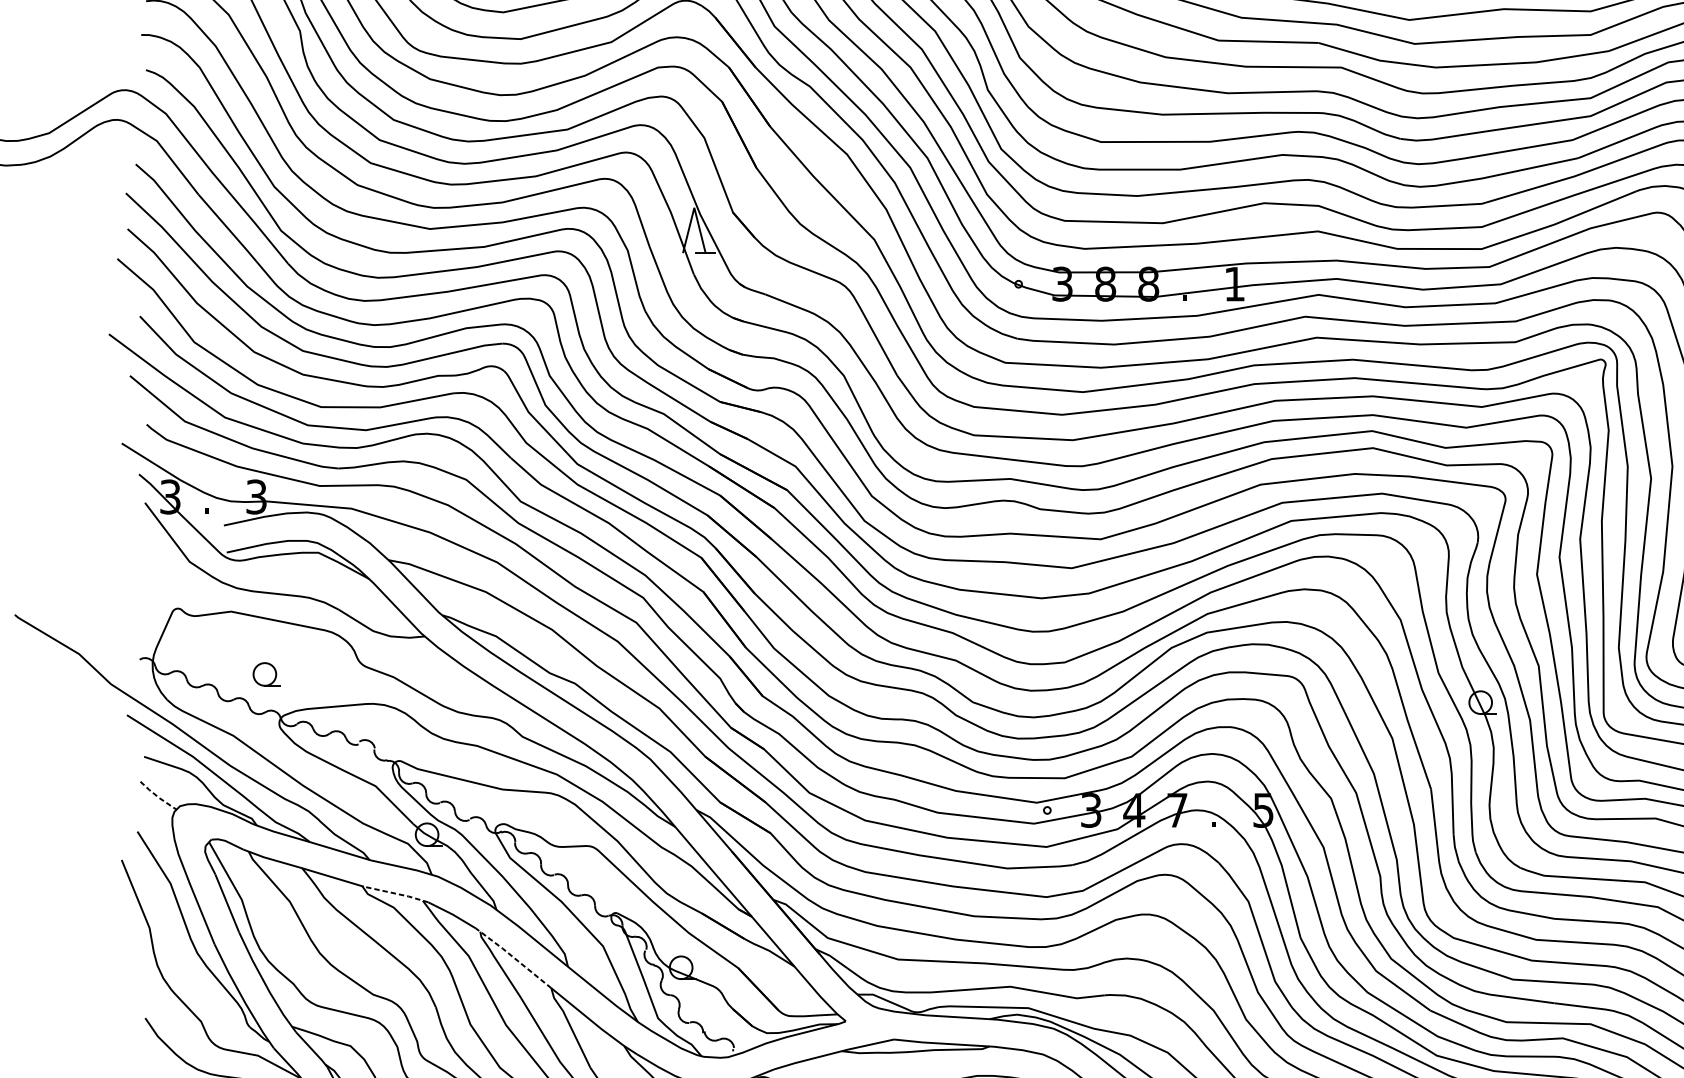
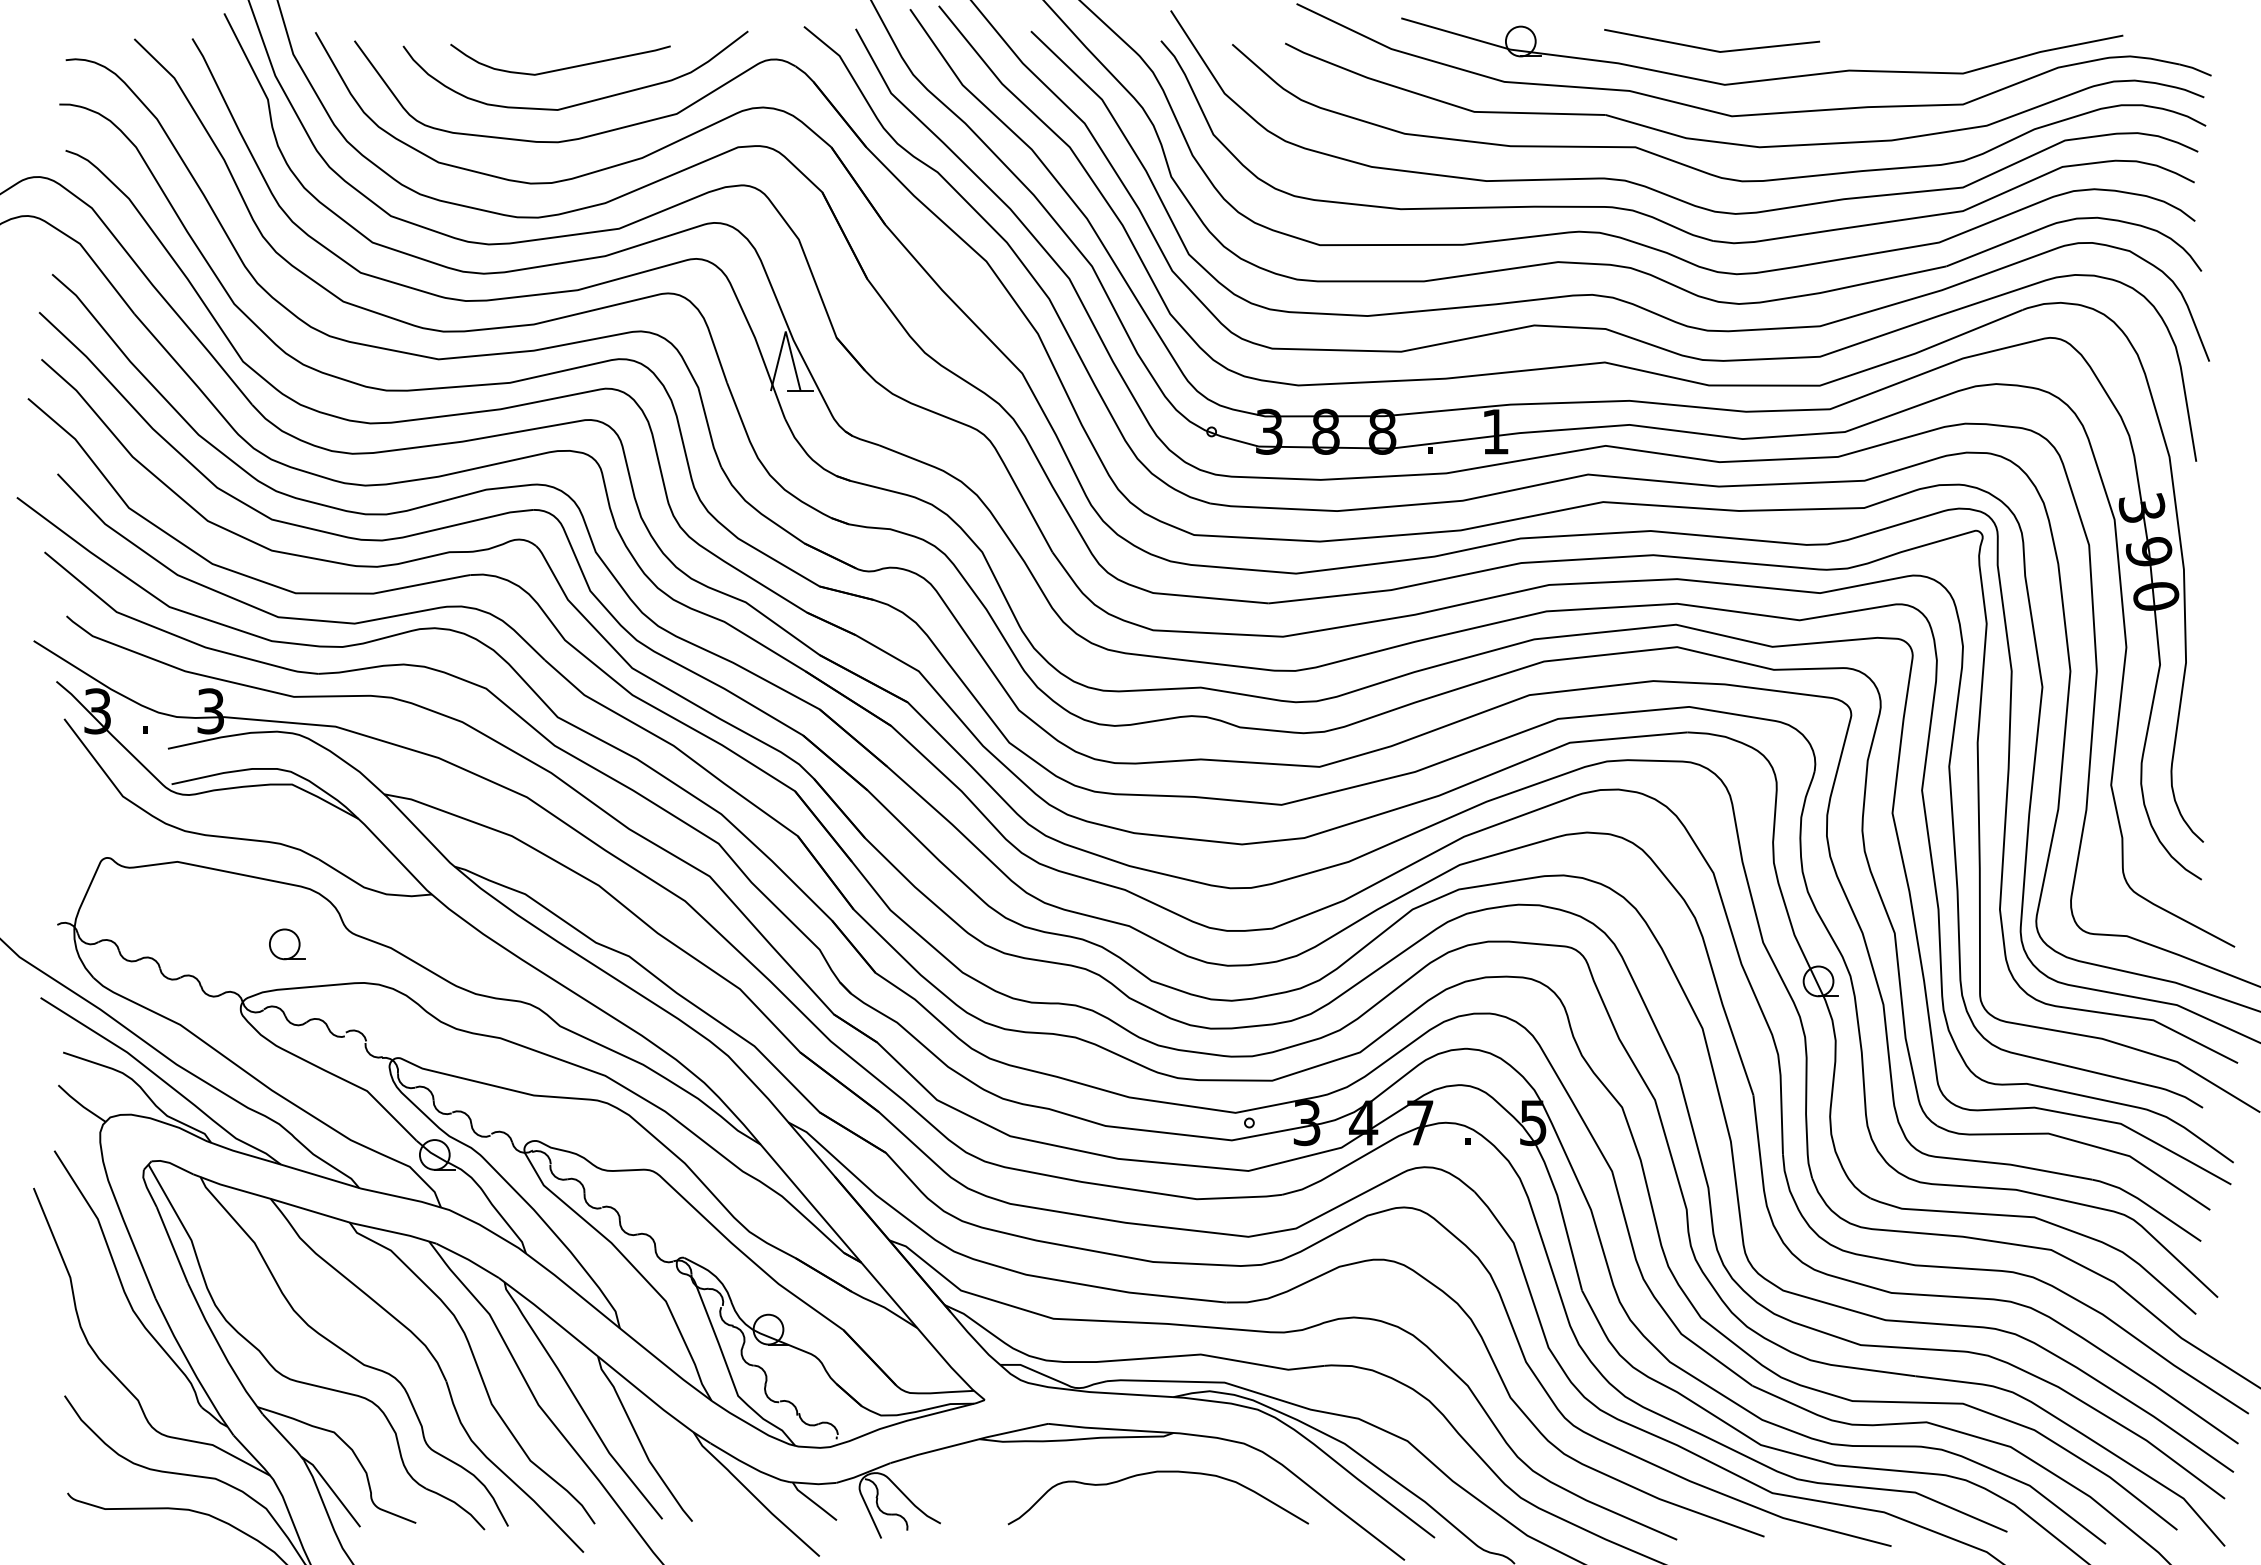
part: (266, 674) -> (287, 944), moved
line: (158, 797) -> (81, 1105), dashed -> solid
line: (396, 893) -> (394, 1232), dashed -> solid
line: (512, 957) -> (547, 1315), dashed -> solid

